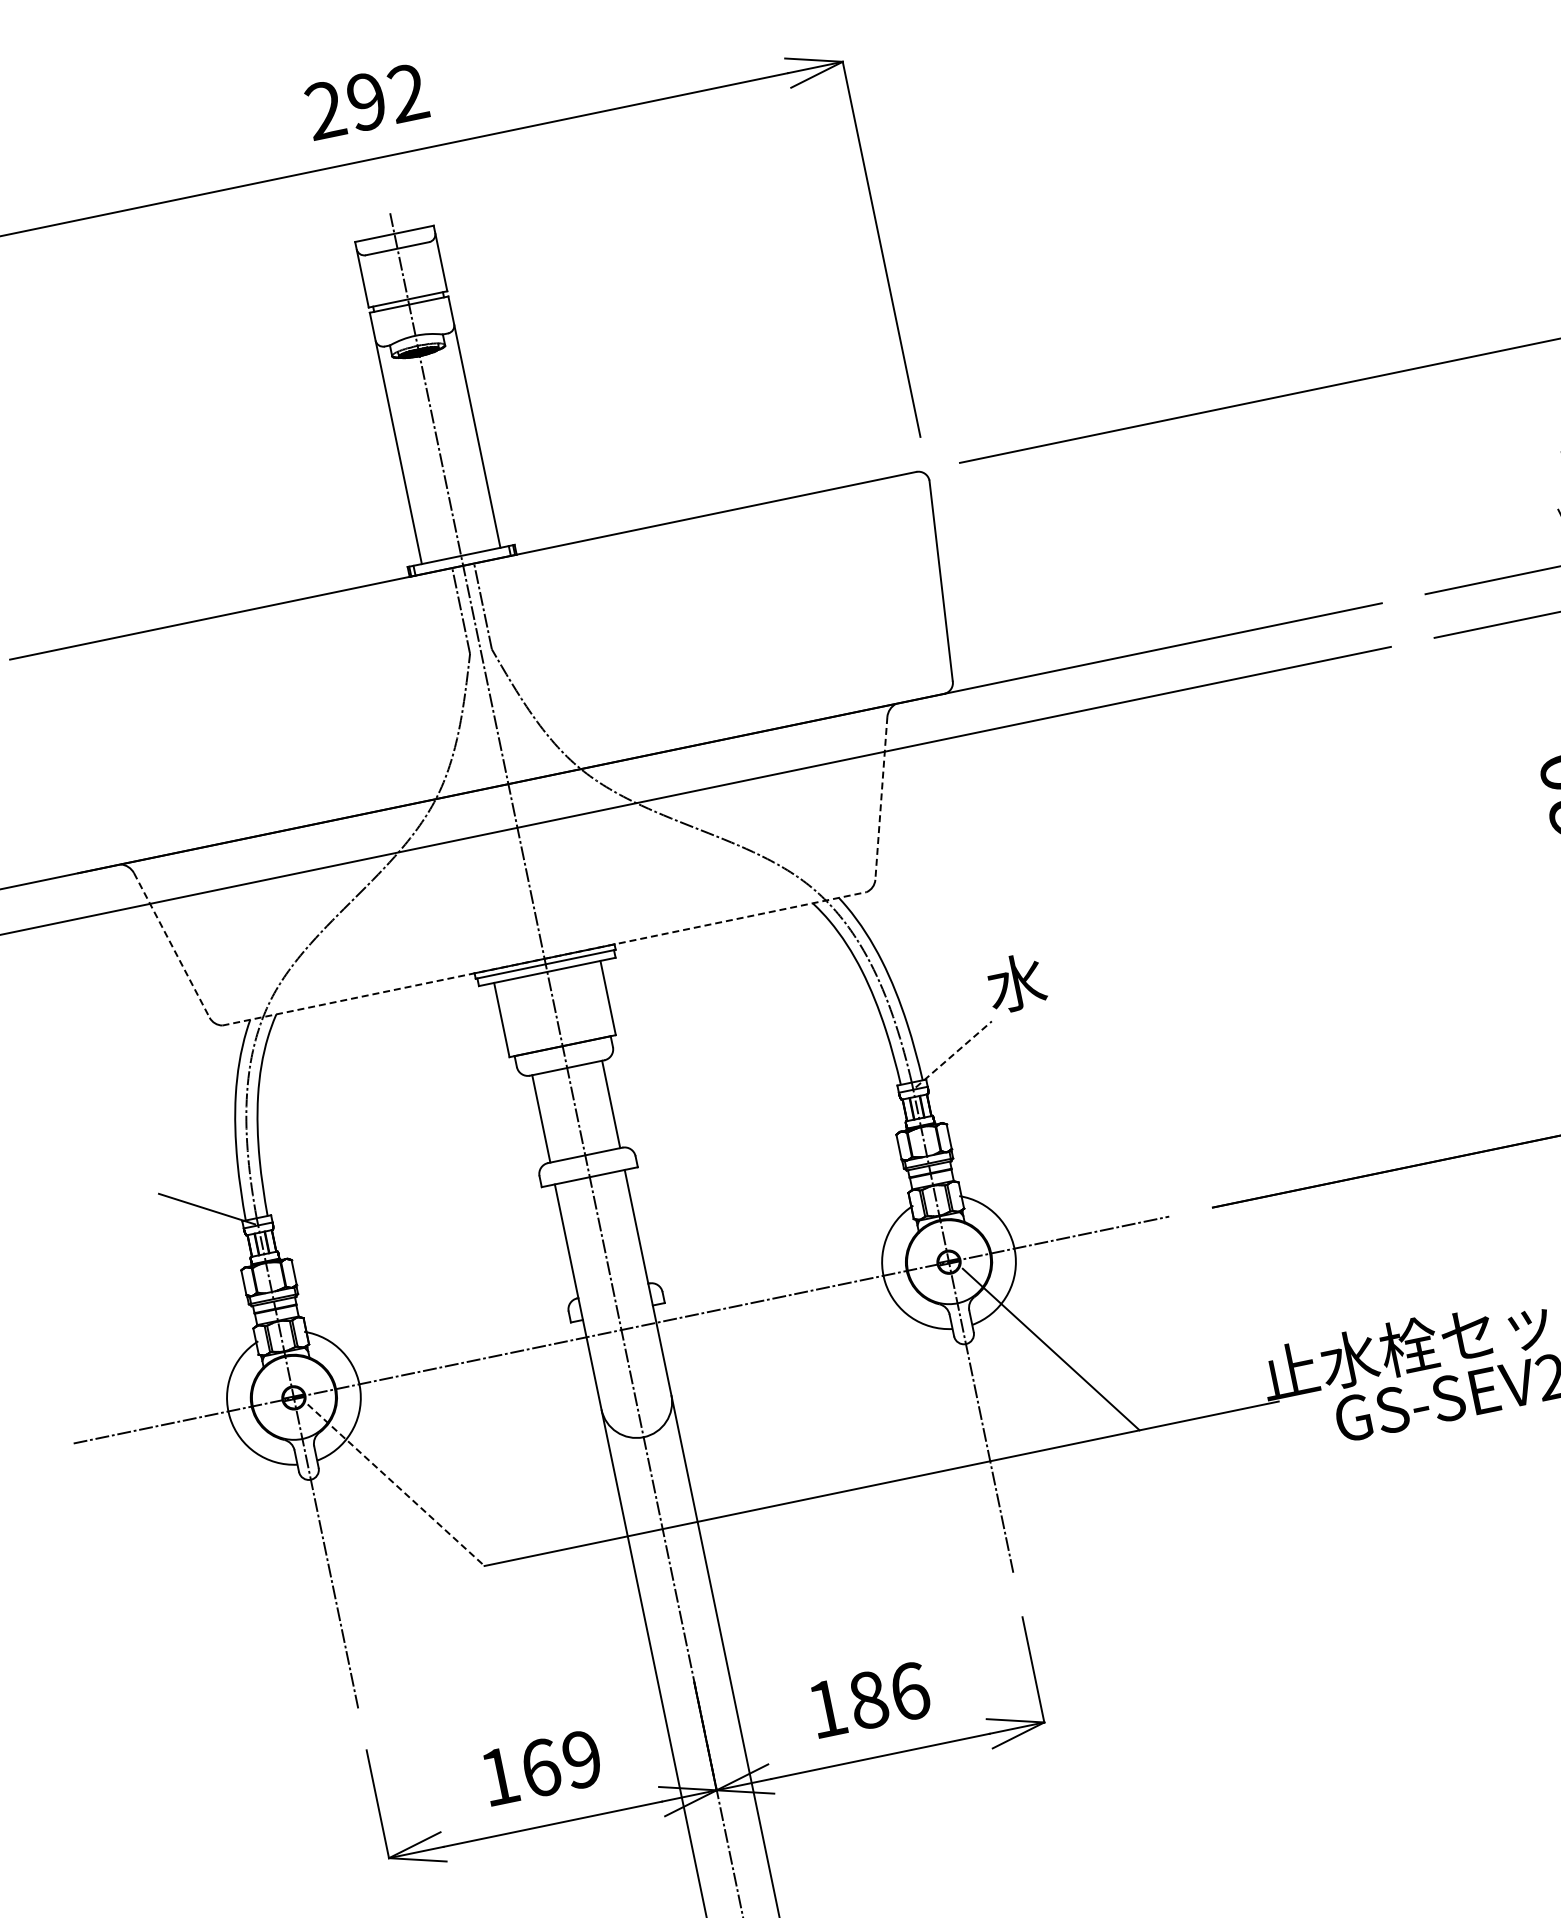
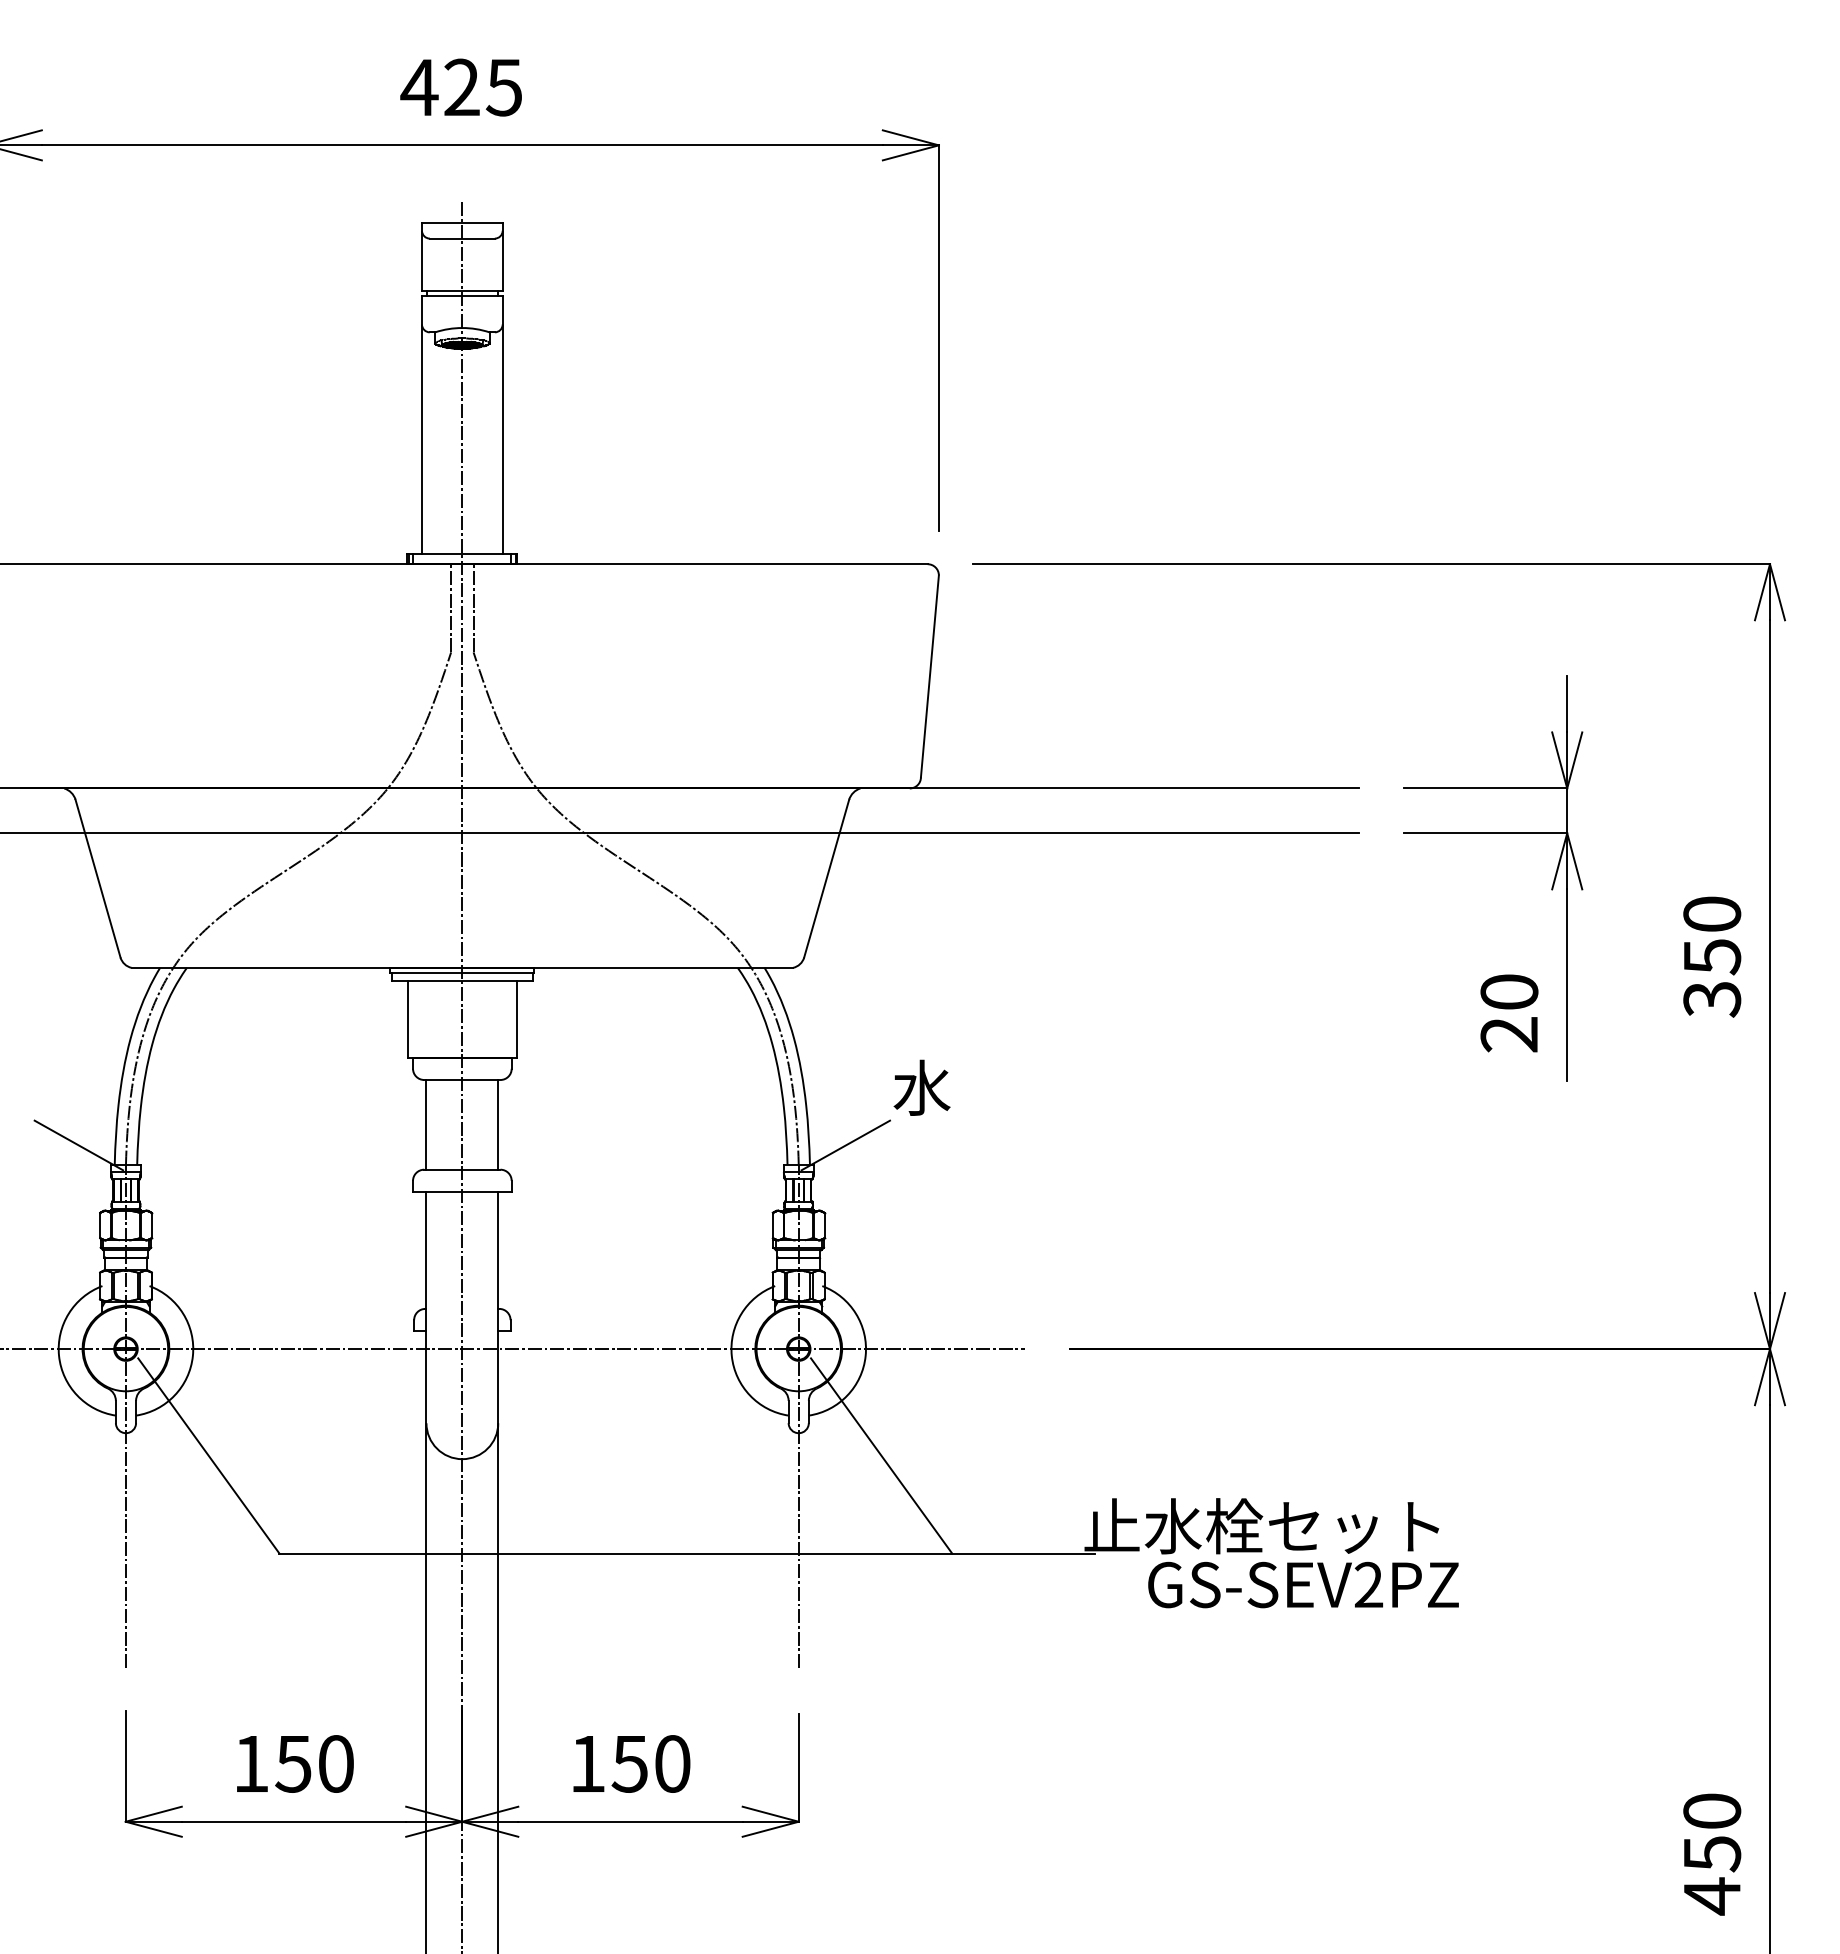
text: (366, 101) -> (461, 87), 292 -> 425
line: (881, 799) -> (826, 879), dashed -> solid
line: (172, 946) -> (98, 879), dashed -> solid
line: (544, 958) -> (462, 967), dashed -> solid
line: (953, 1054) -> (845, 1145), dashed -> solid
line: (396, 1485) -> (209, 1456), dashed -> solid
text: (888, 1695) -> (650, 1763), 186 -> 150
text: (561, 1763) -> (314, 1763), 169 -> 150

